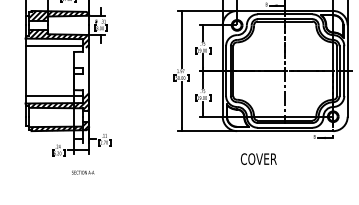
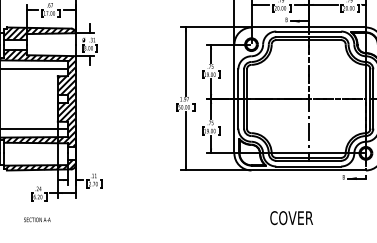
hatch: (81, 70) -> (66, 98), added
text: (258, 158) -> (291, 217), moved
text: (83, 172) -> (37, 219), moved

